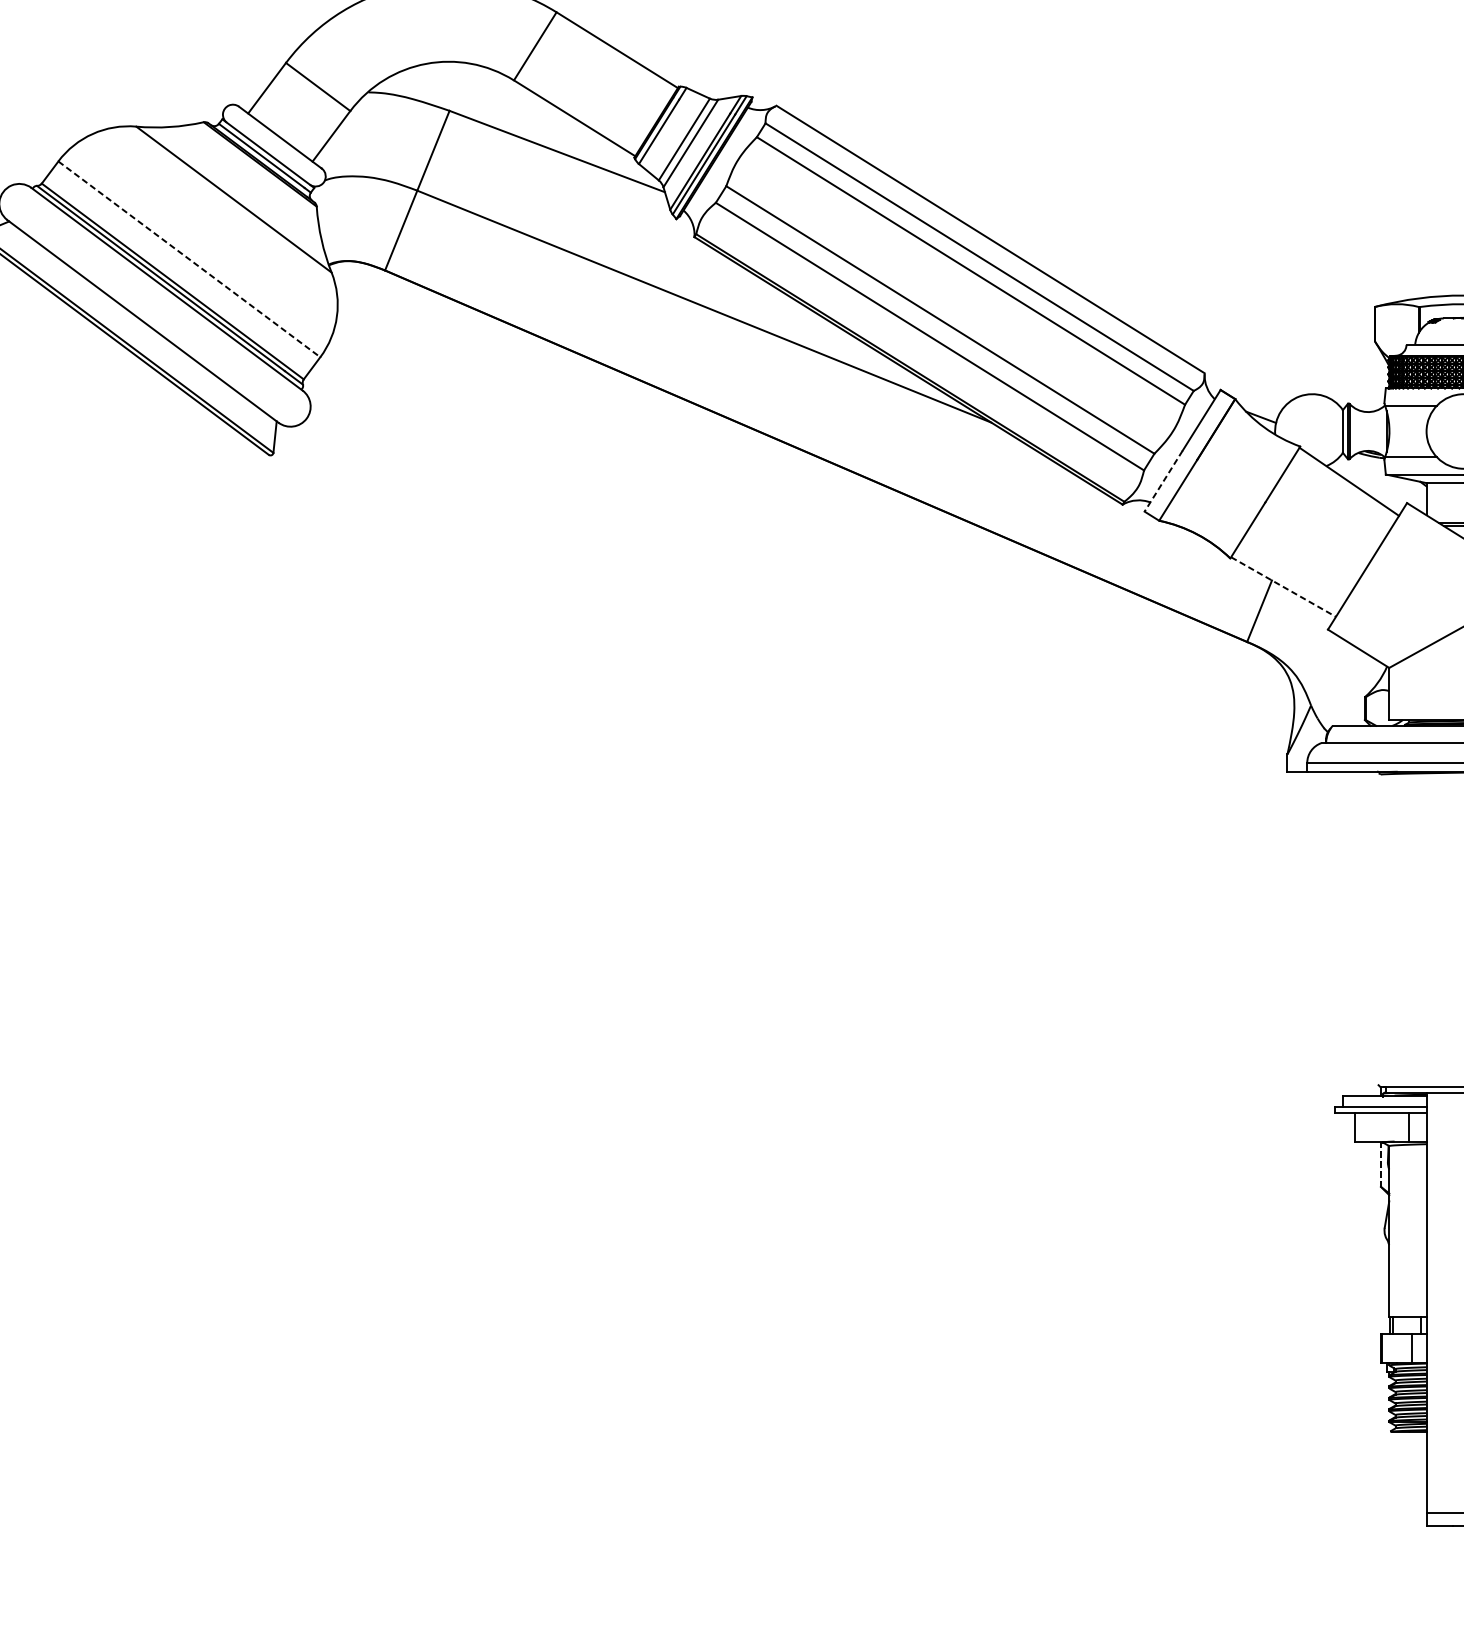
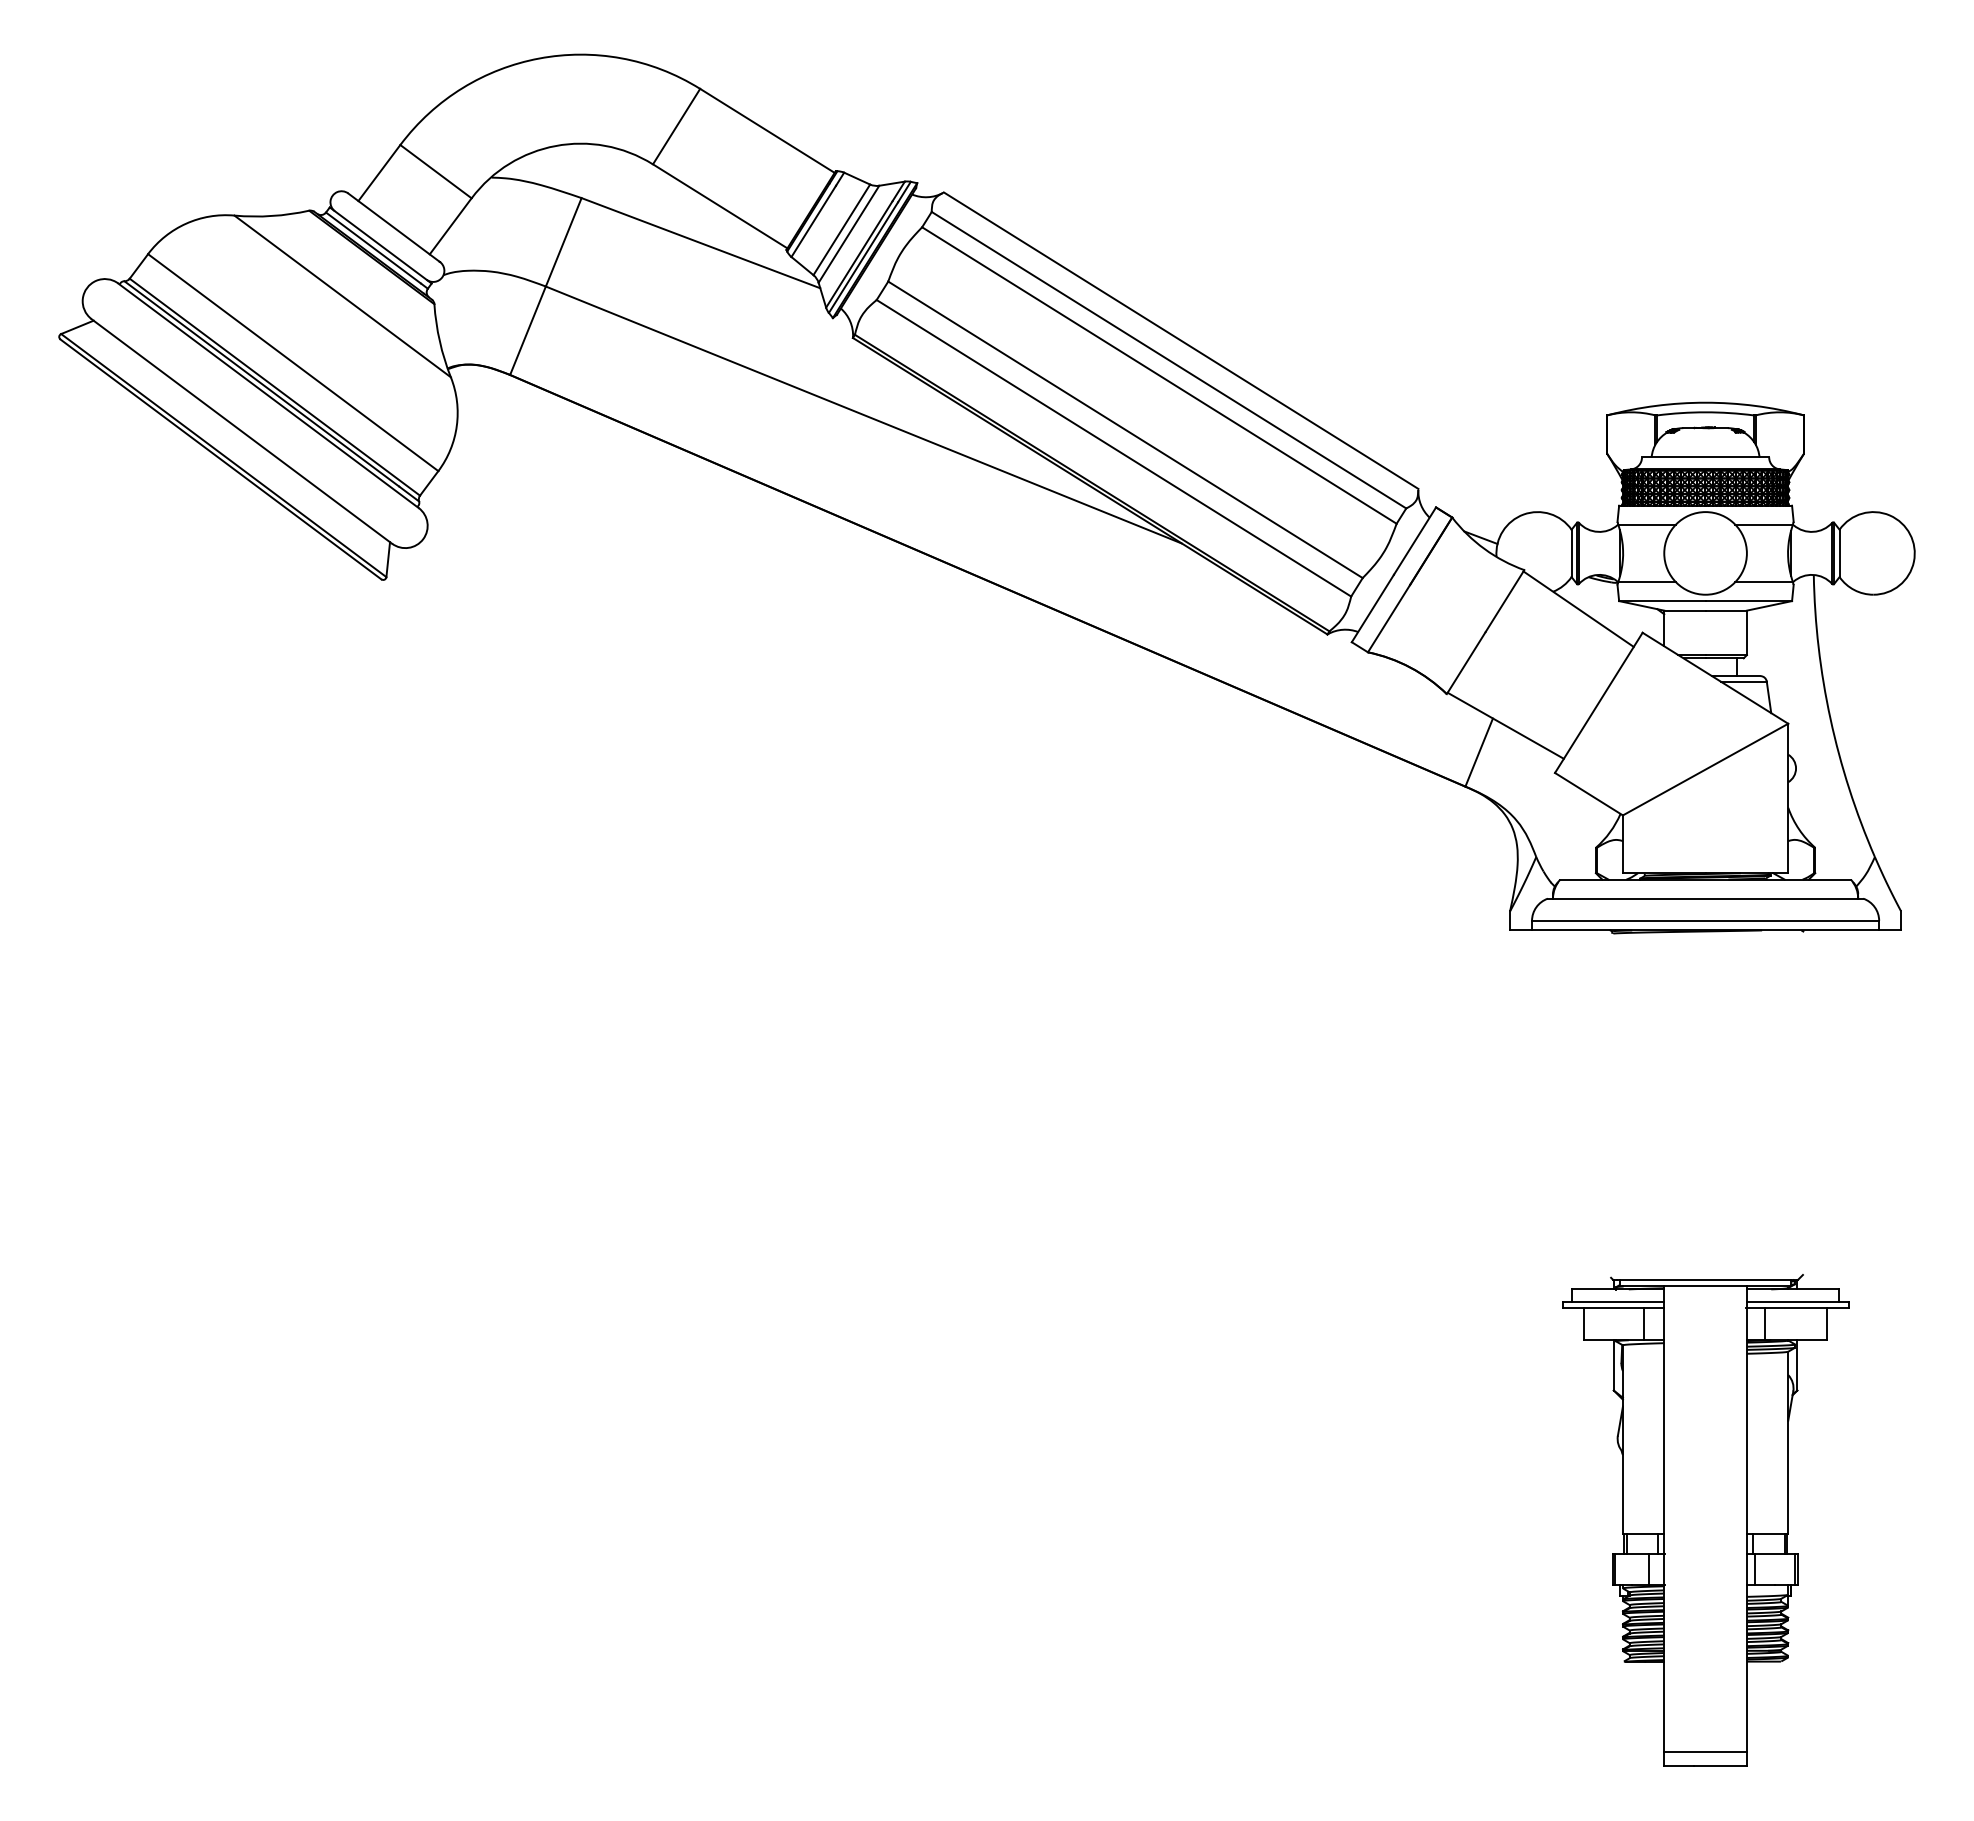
line: (189, 259) -> (293, 362), dashed -> solid
line: (1163, 481) -> (1372, 608), dashed -> solid
line: (1283, 586) -> (1505, 725), dashed -> solid
line: (1380, 1164) -> (1613, 1365), dashed -> solid

